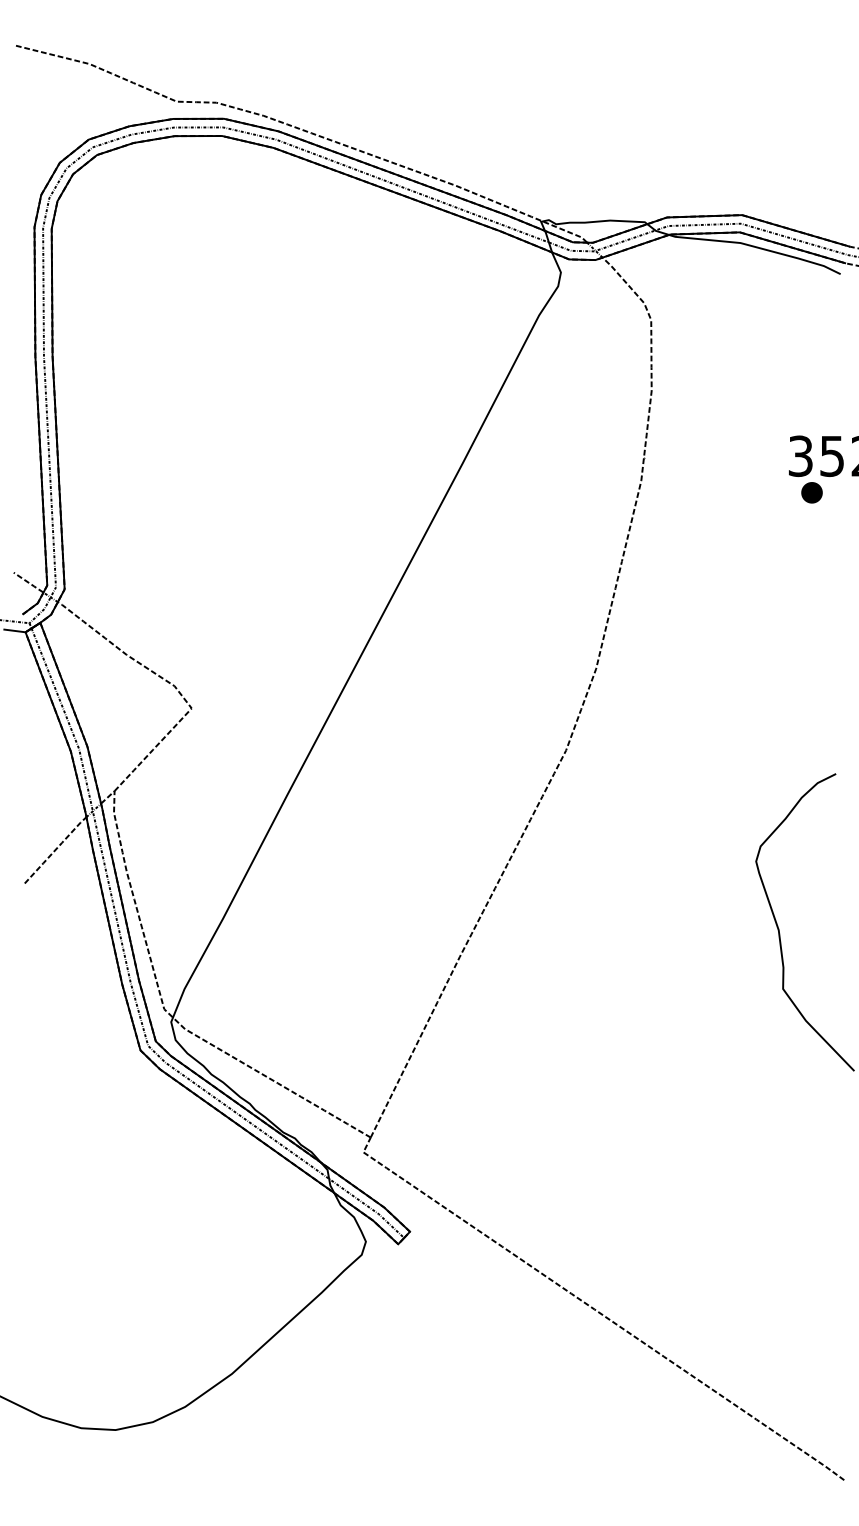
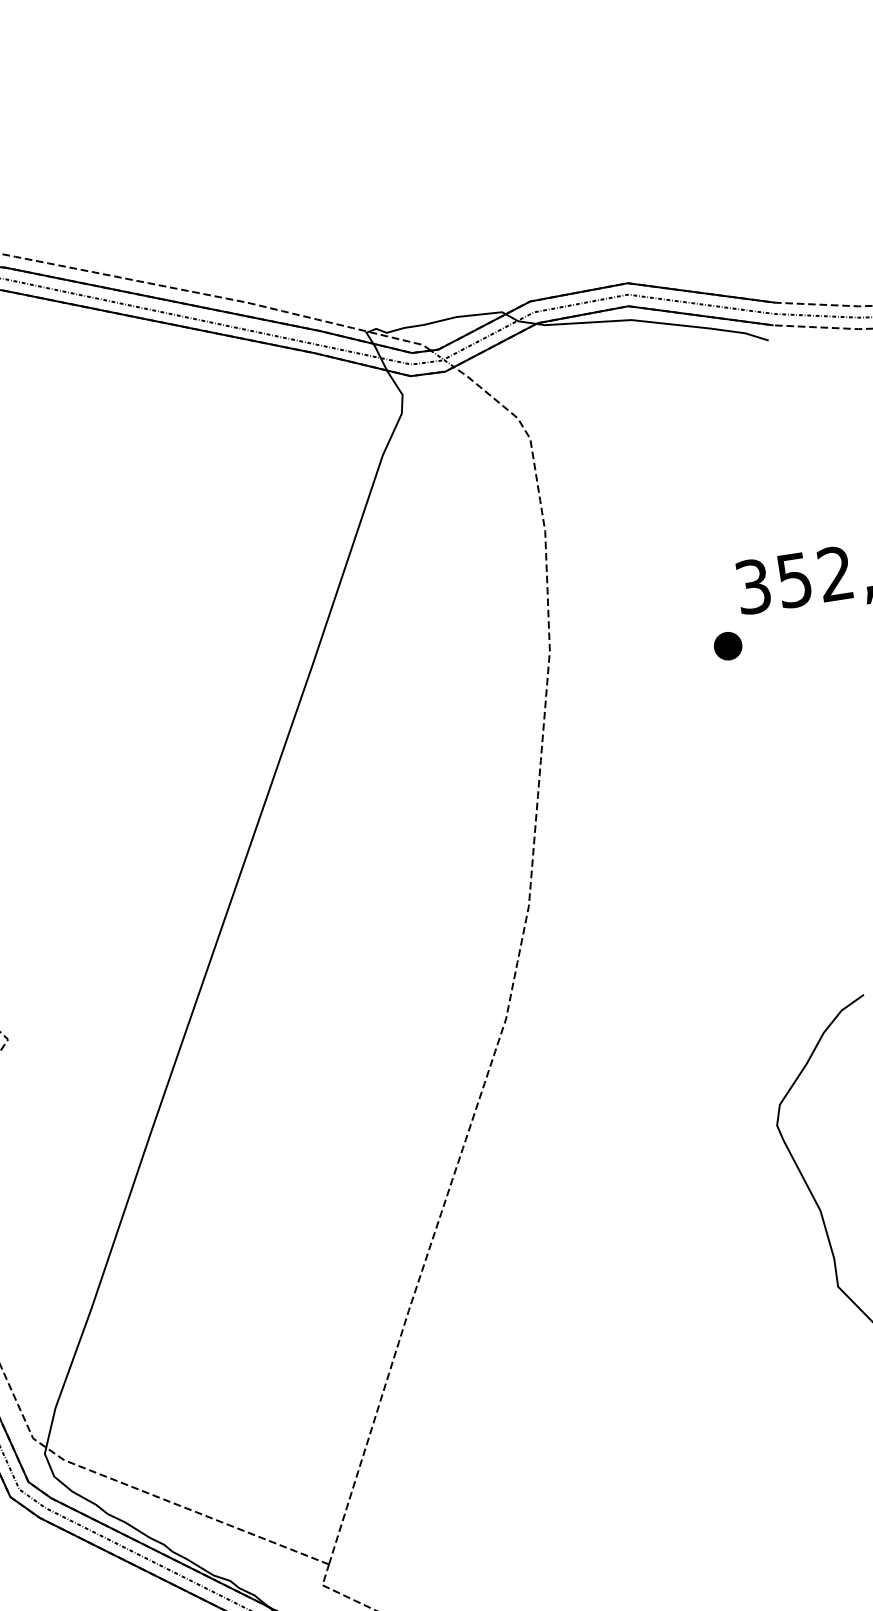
part: (811, 492) -> (727, 645), moved

